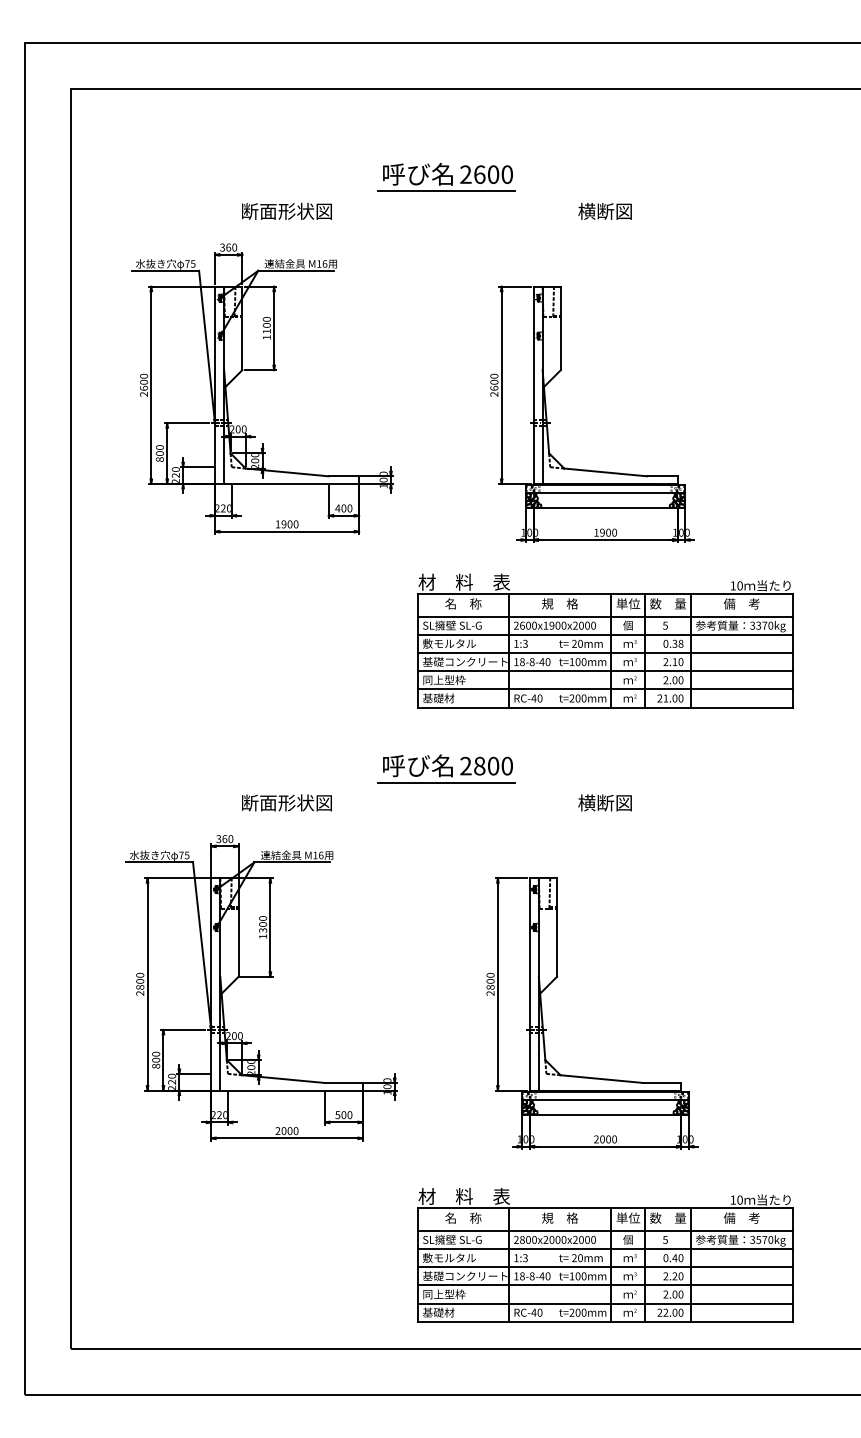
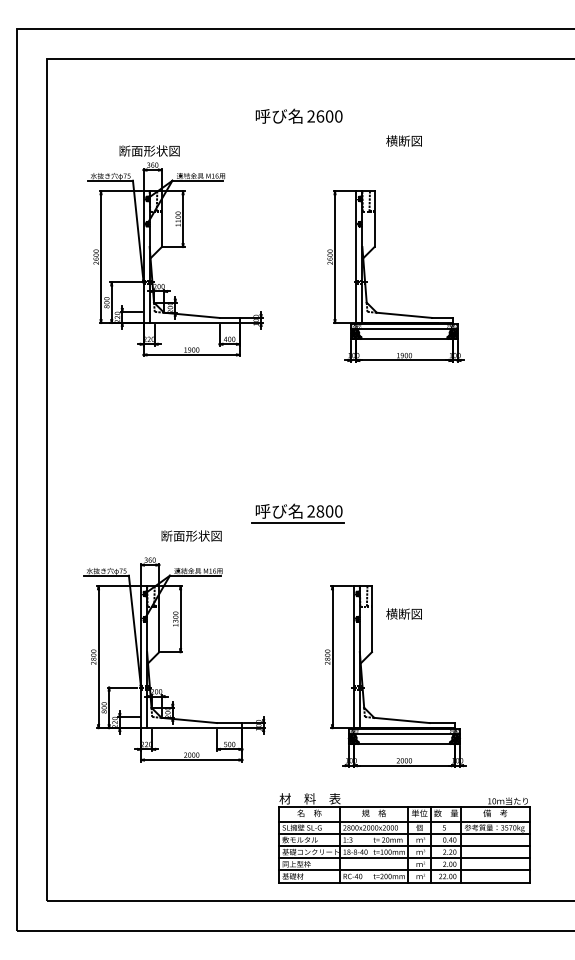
line: (445, 191) -> (297, 127), removed
text: (286, 210) -> (149, 150), moved
part: (605, 640) -> (404, 427), removed
text: (604, 802) -> (403, 613), moved

